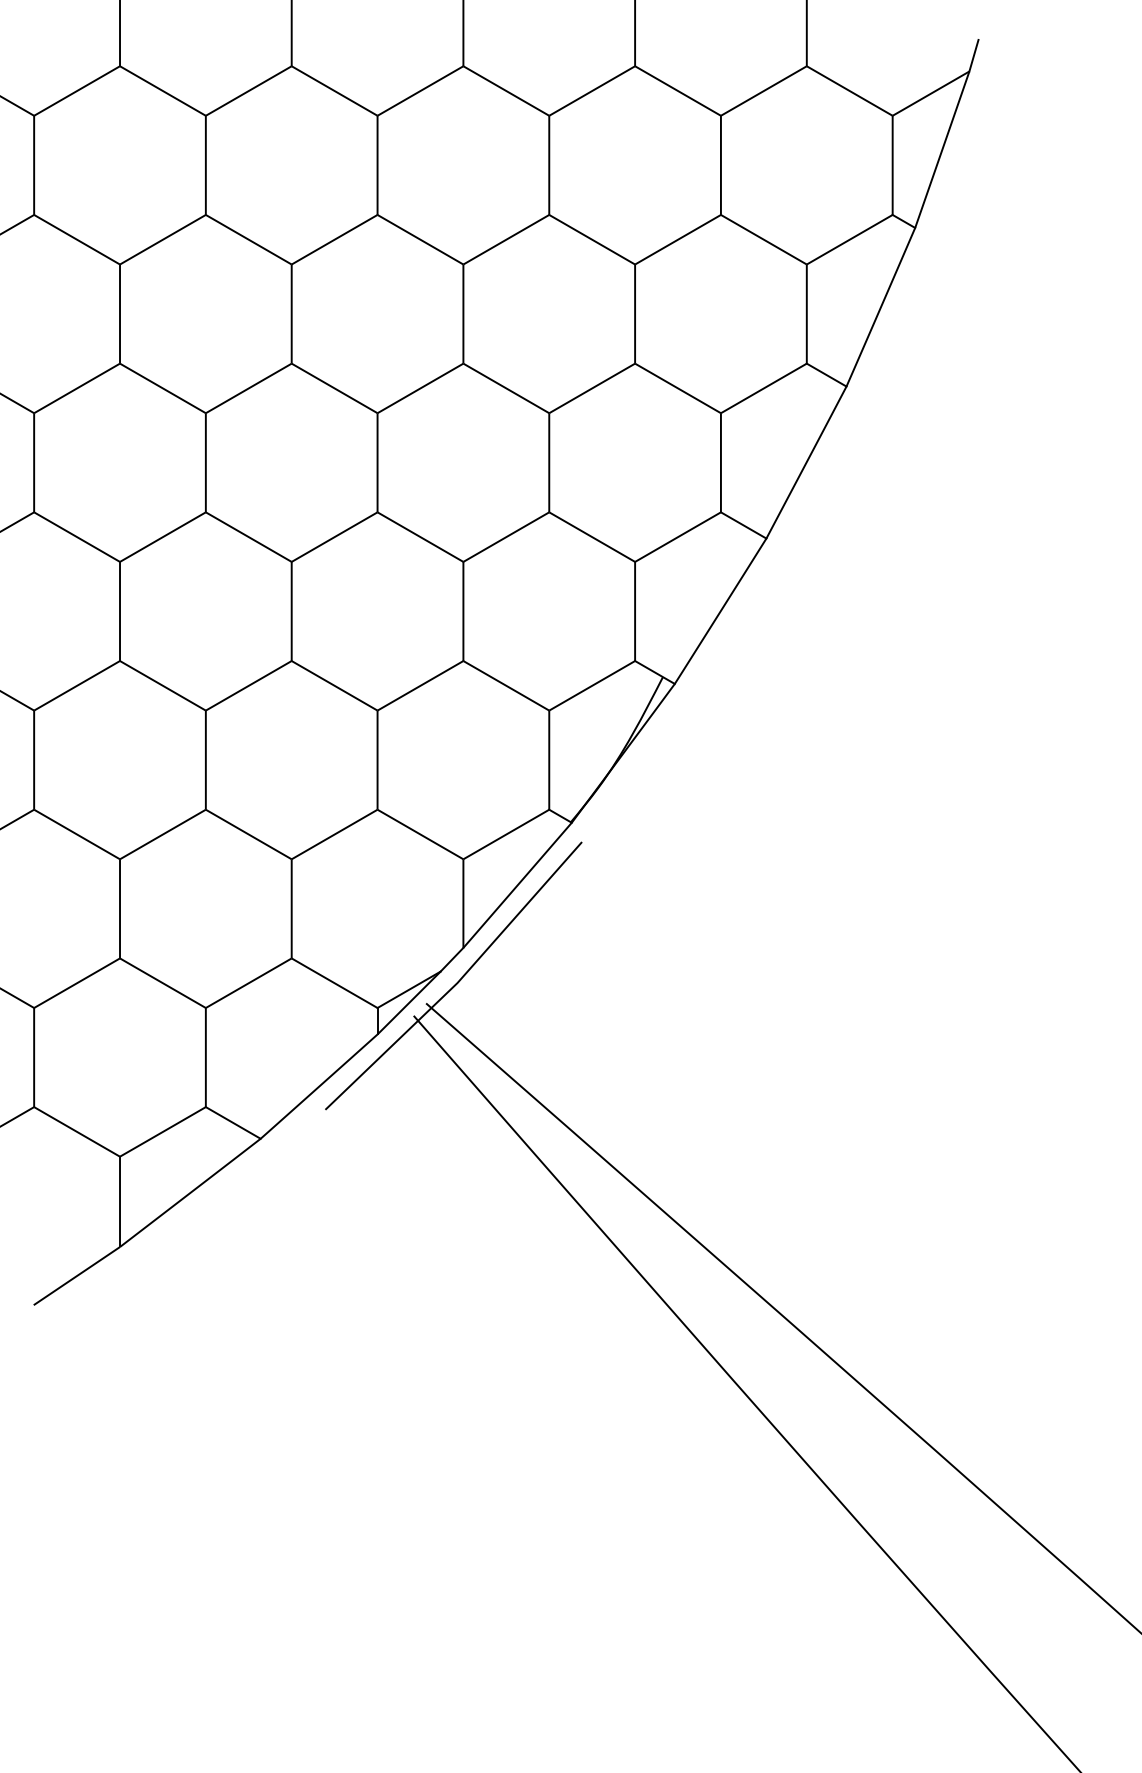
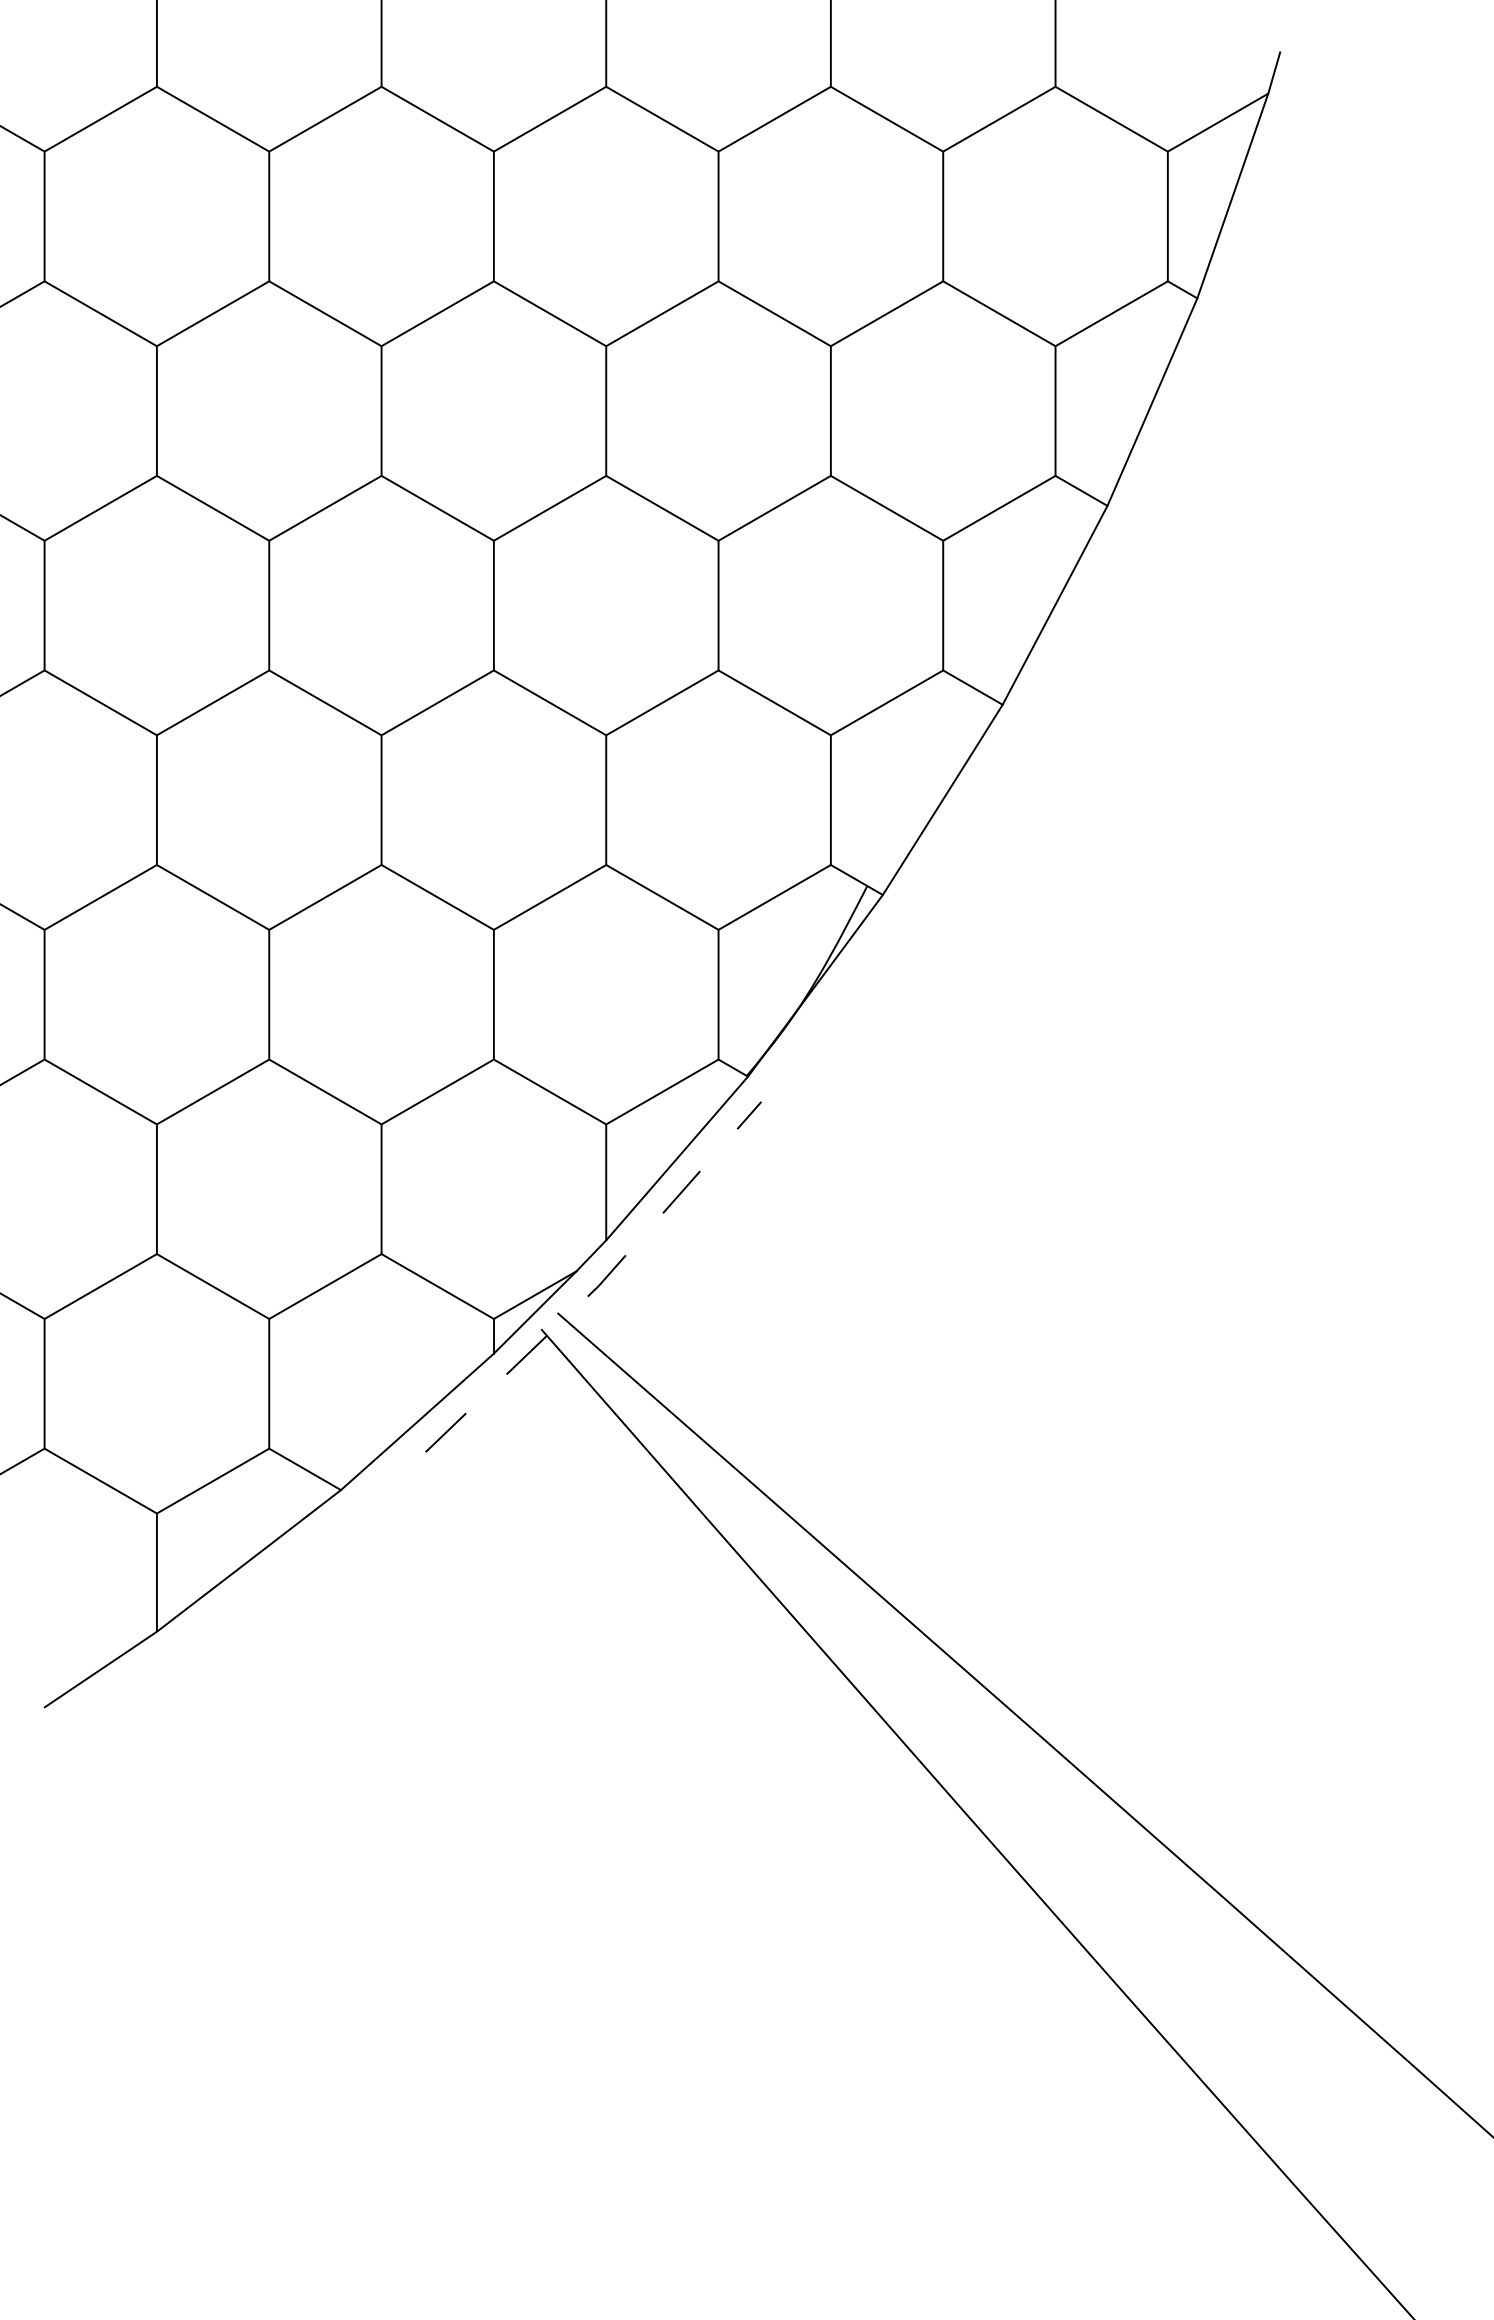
line: (459, 981) -> (600, 1284), solid -> dashed

